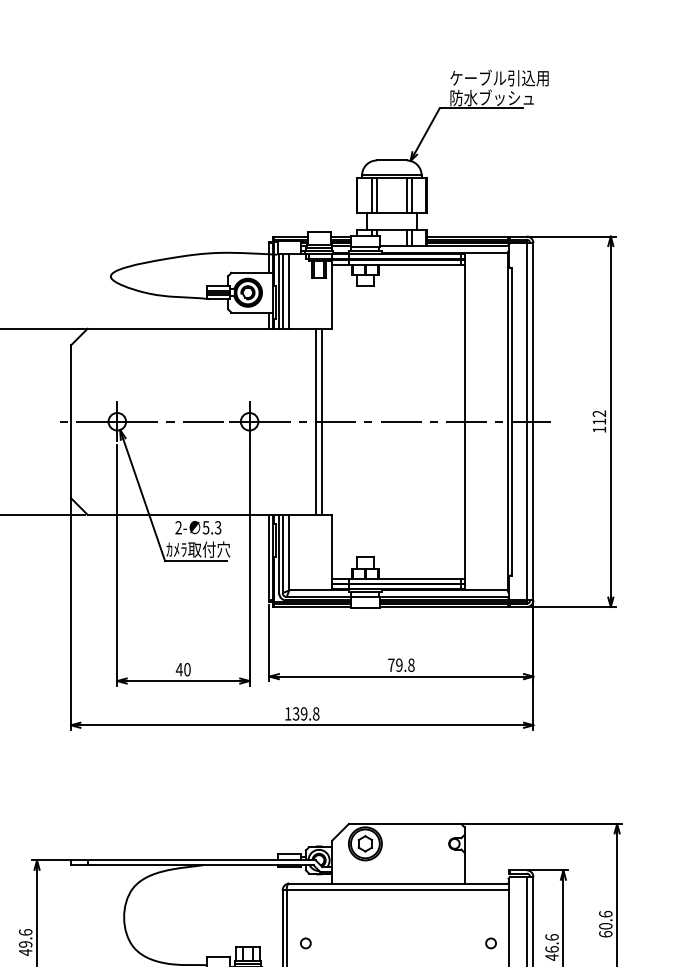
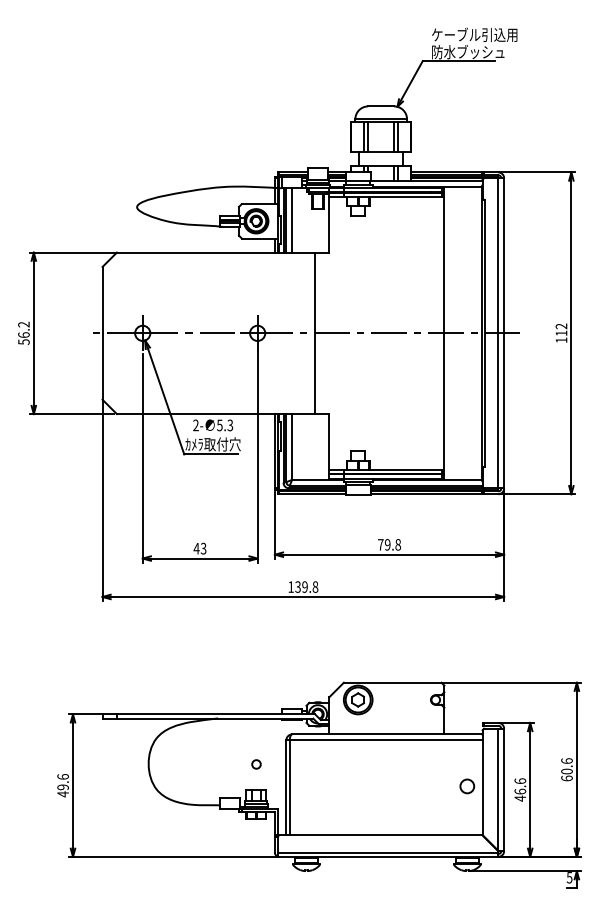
line: (321, 421) -> (320, 333), removed
text: (187, 669) -> (203, 548), 40 -> 43
circle: (305, 943) -> (256, 764), moved
circle: (491, 943) -> (467, 786), size x1.6

